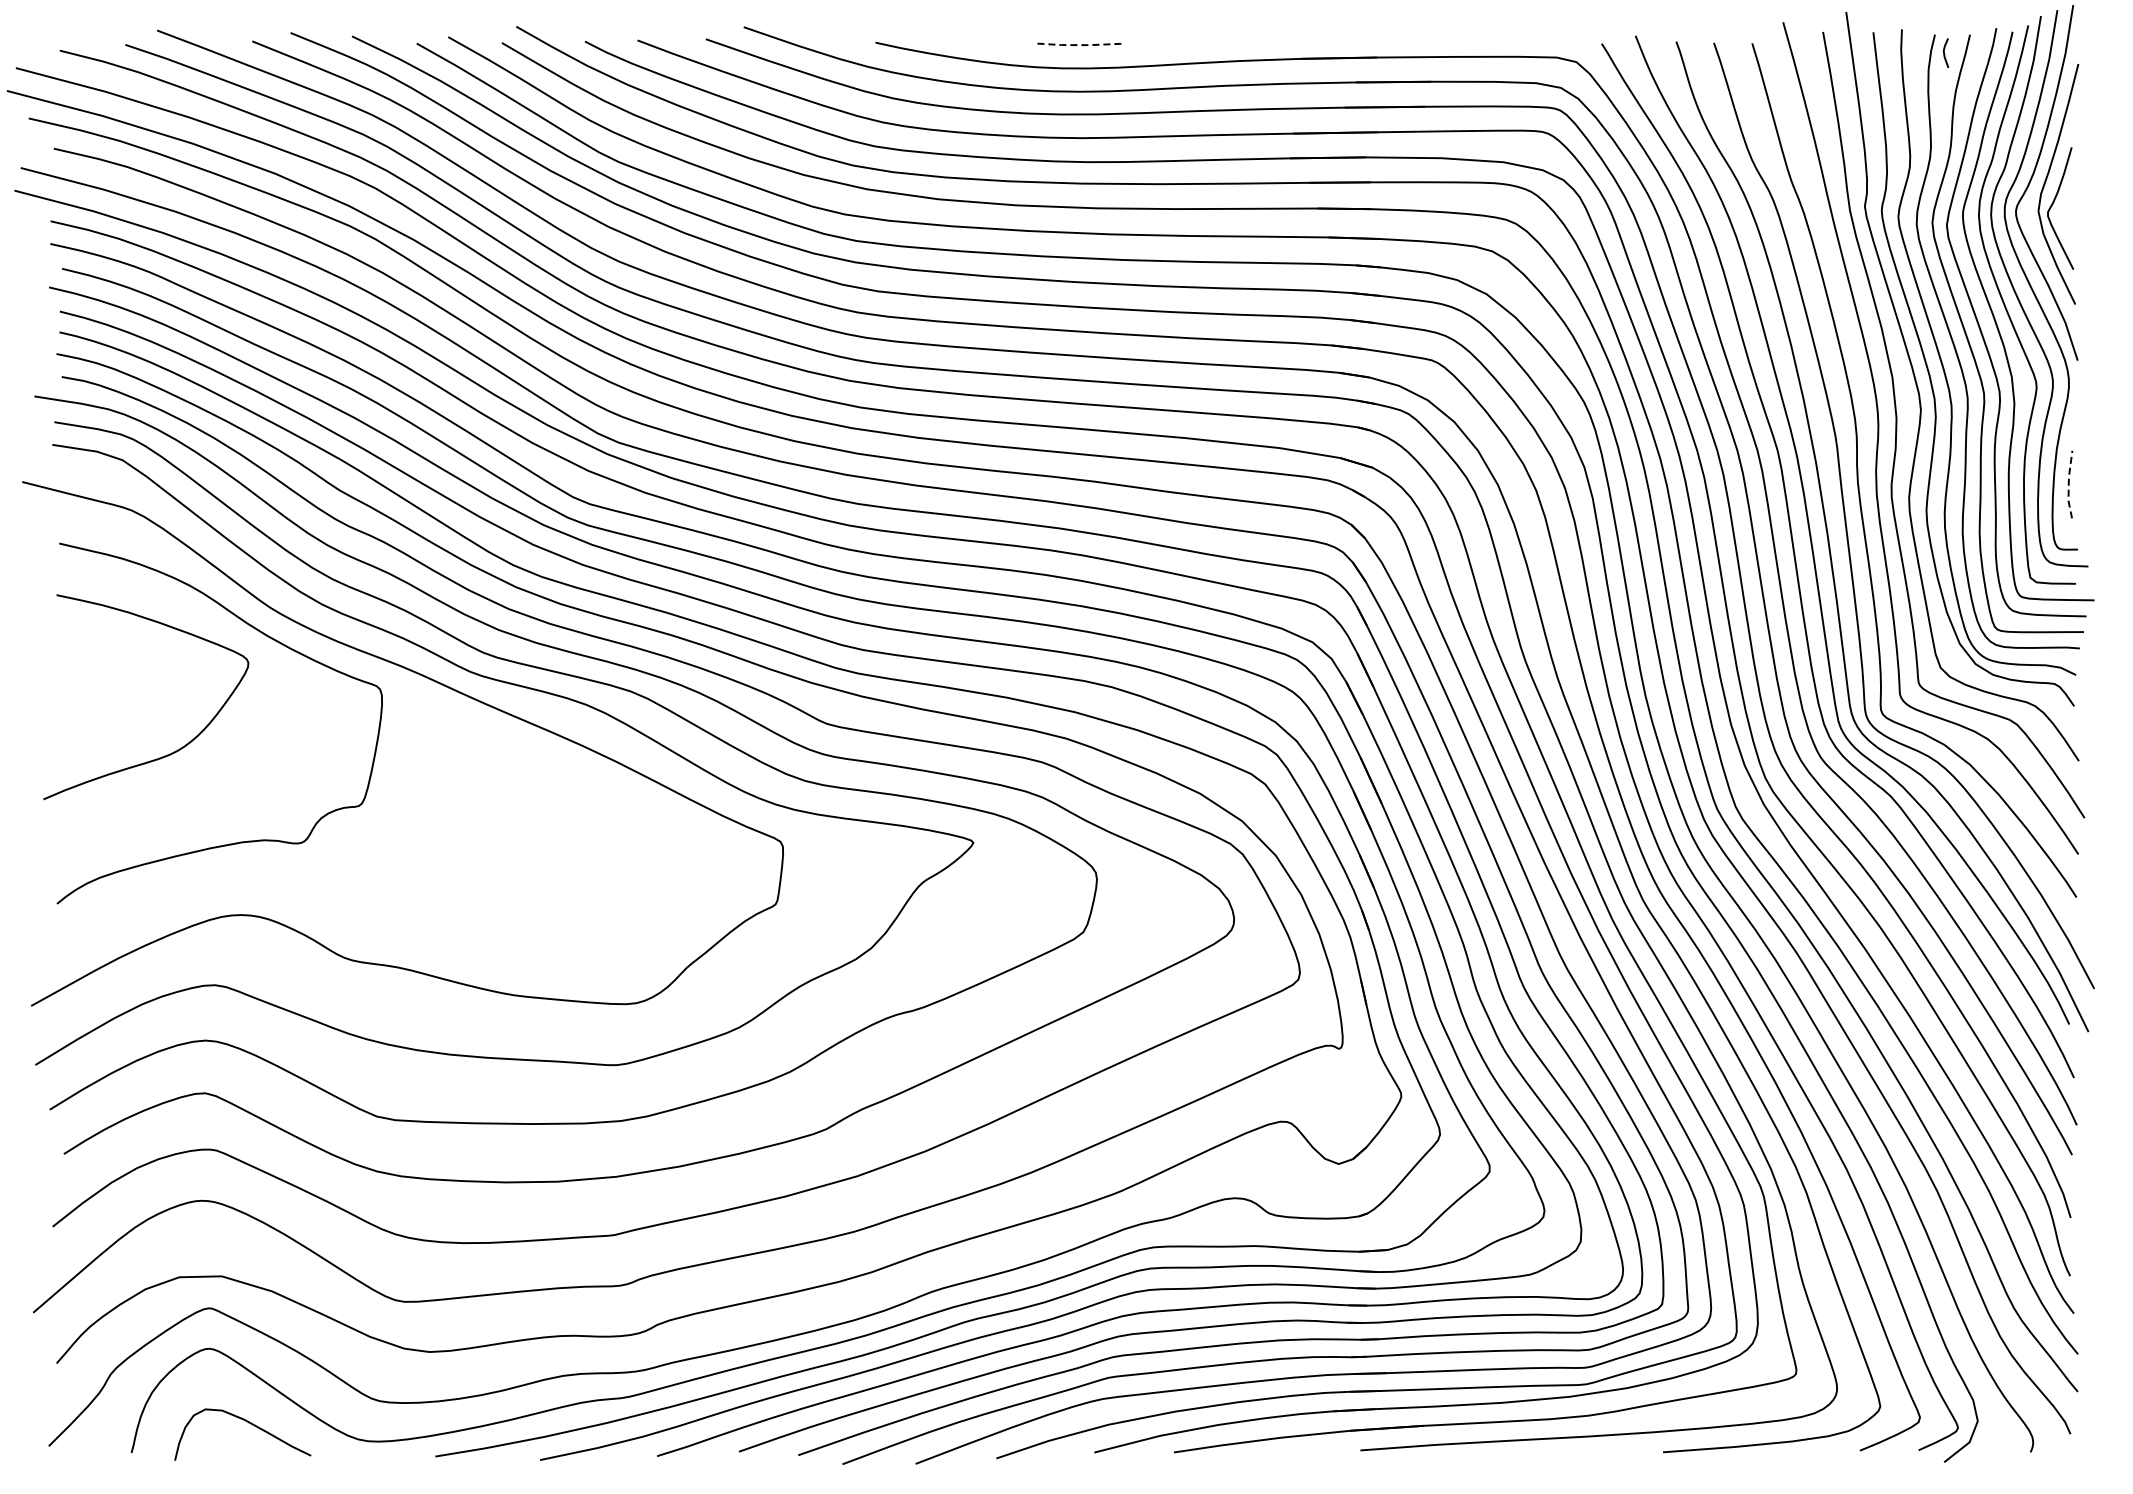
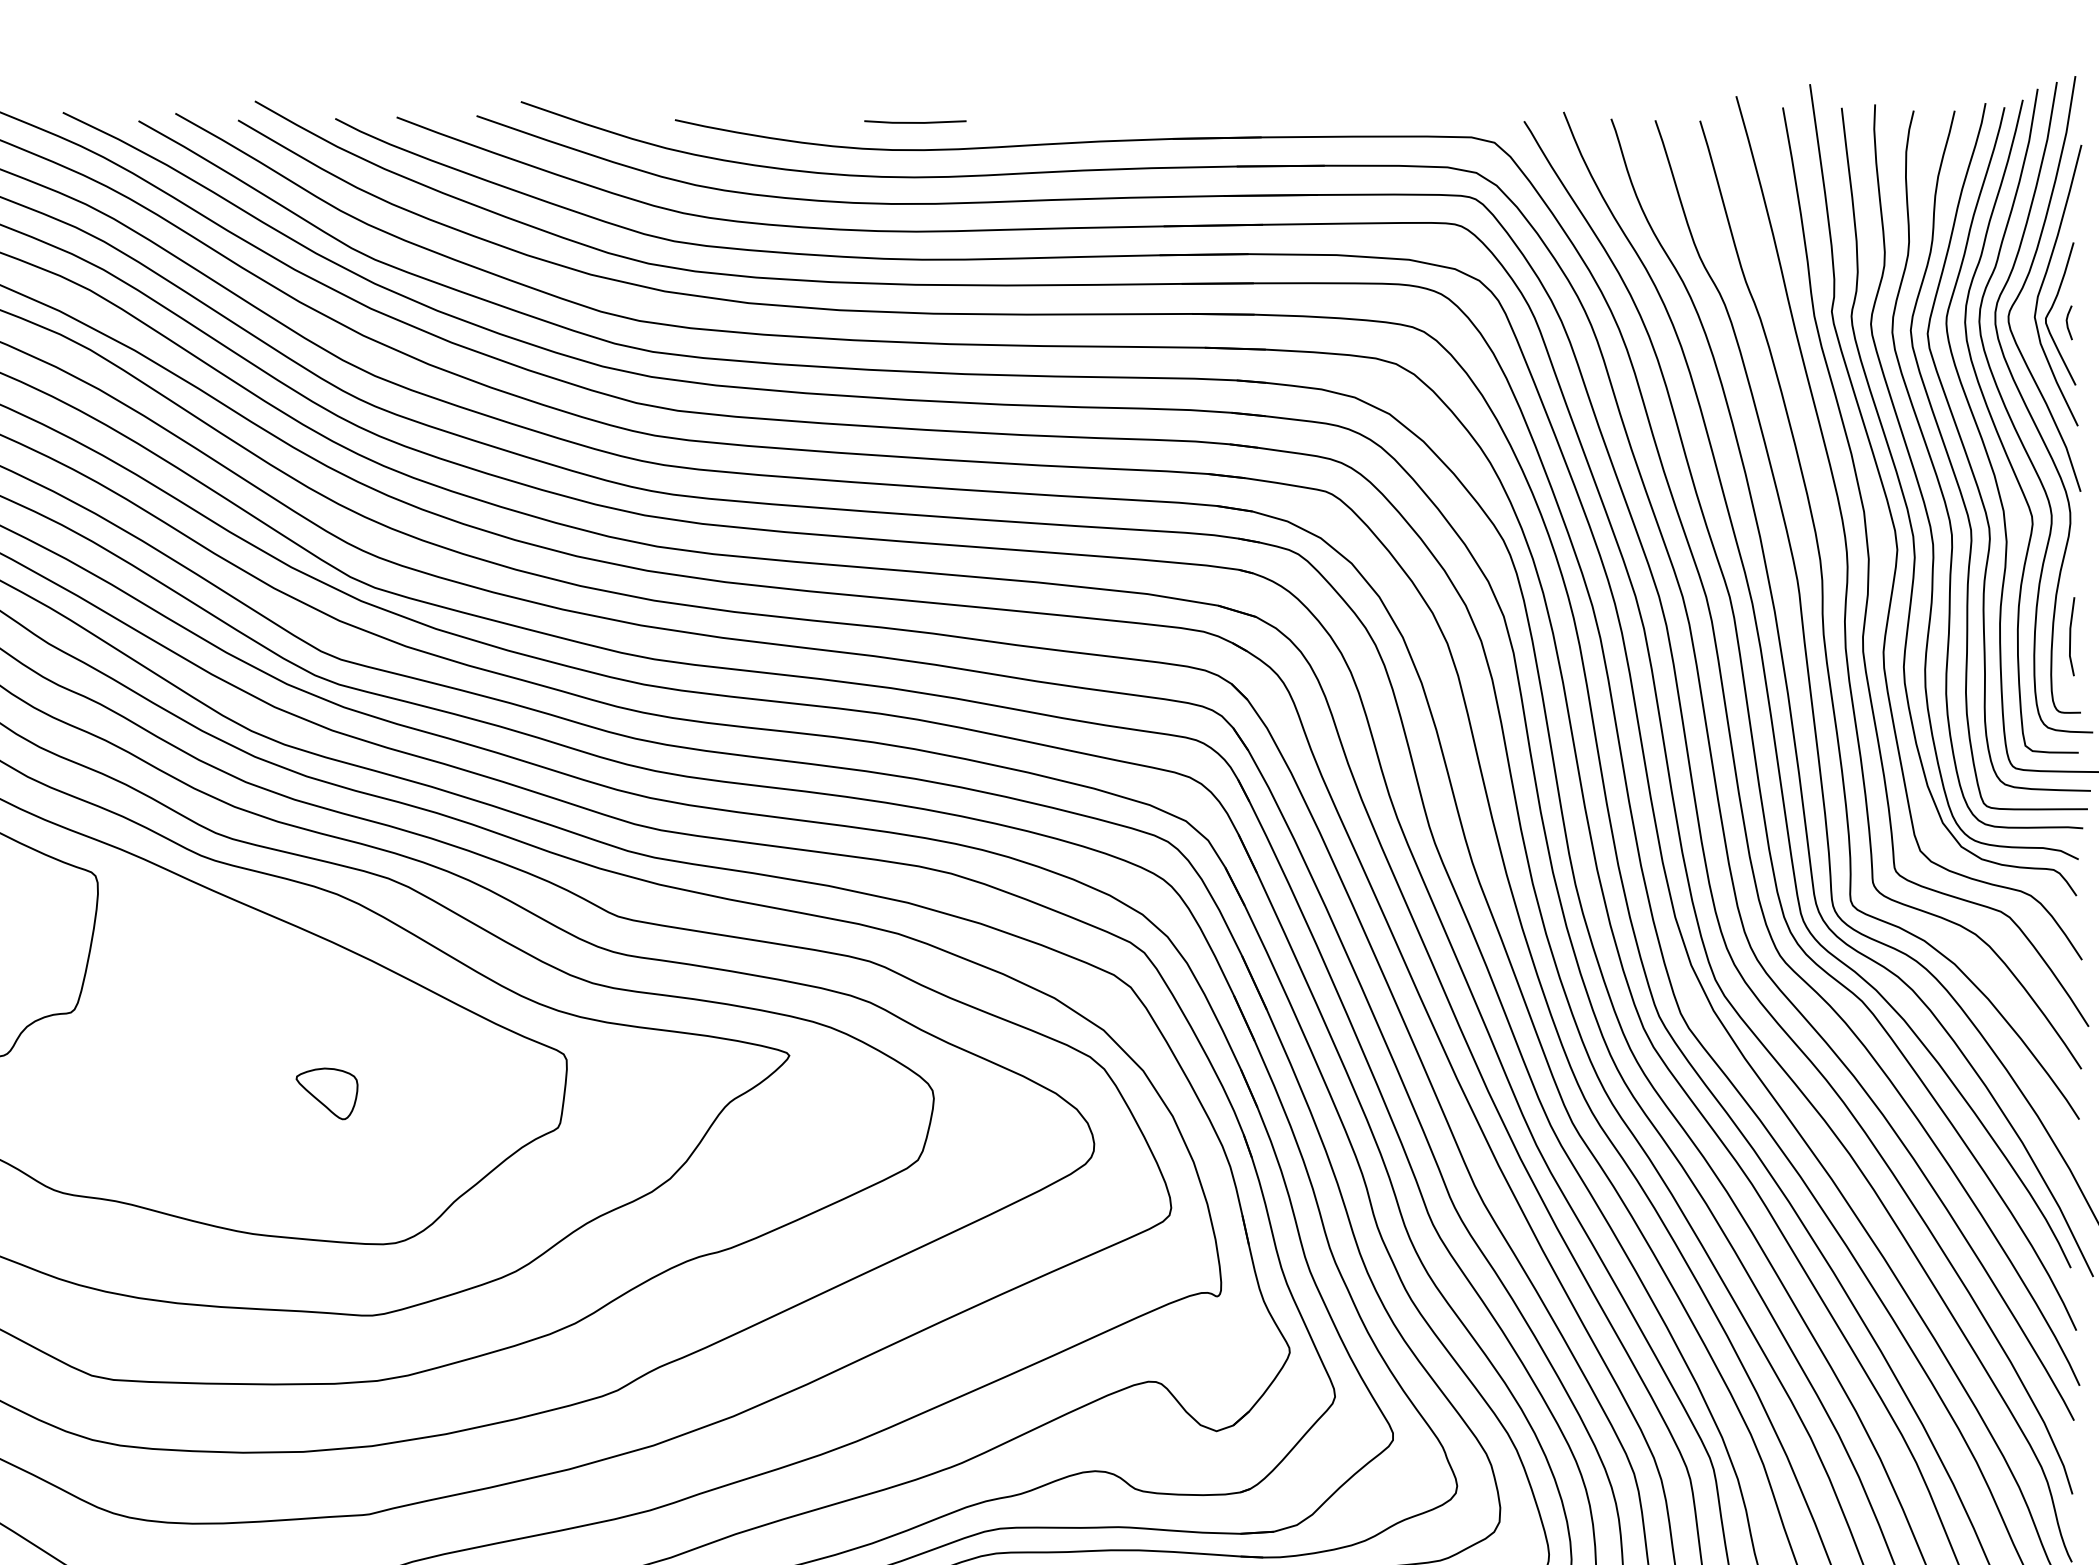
line: (1081, 45) -> (915, 123), dashed -> solid
line: (1944, 52) -> (2067, 322), moved
line: (2068, 484) -> (2069, 636), dashed -> solid
part: (577, 875) -> (326, 1093), added

